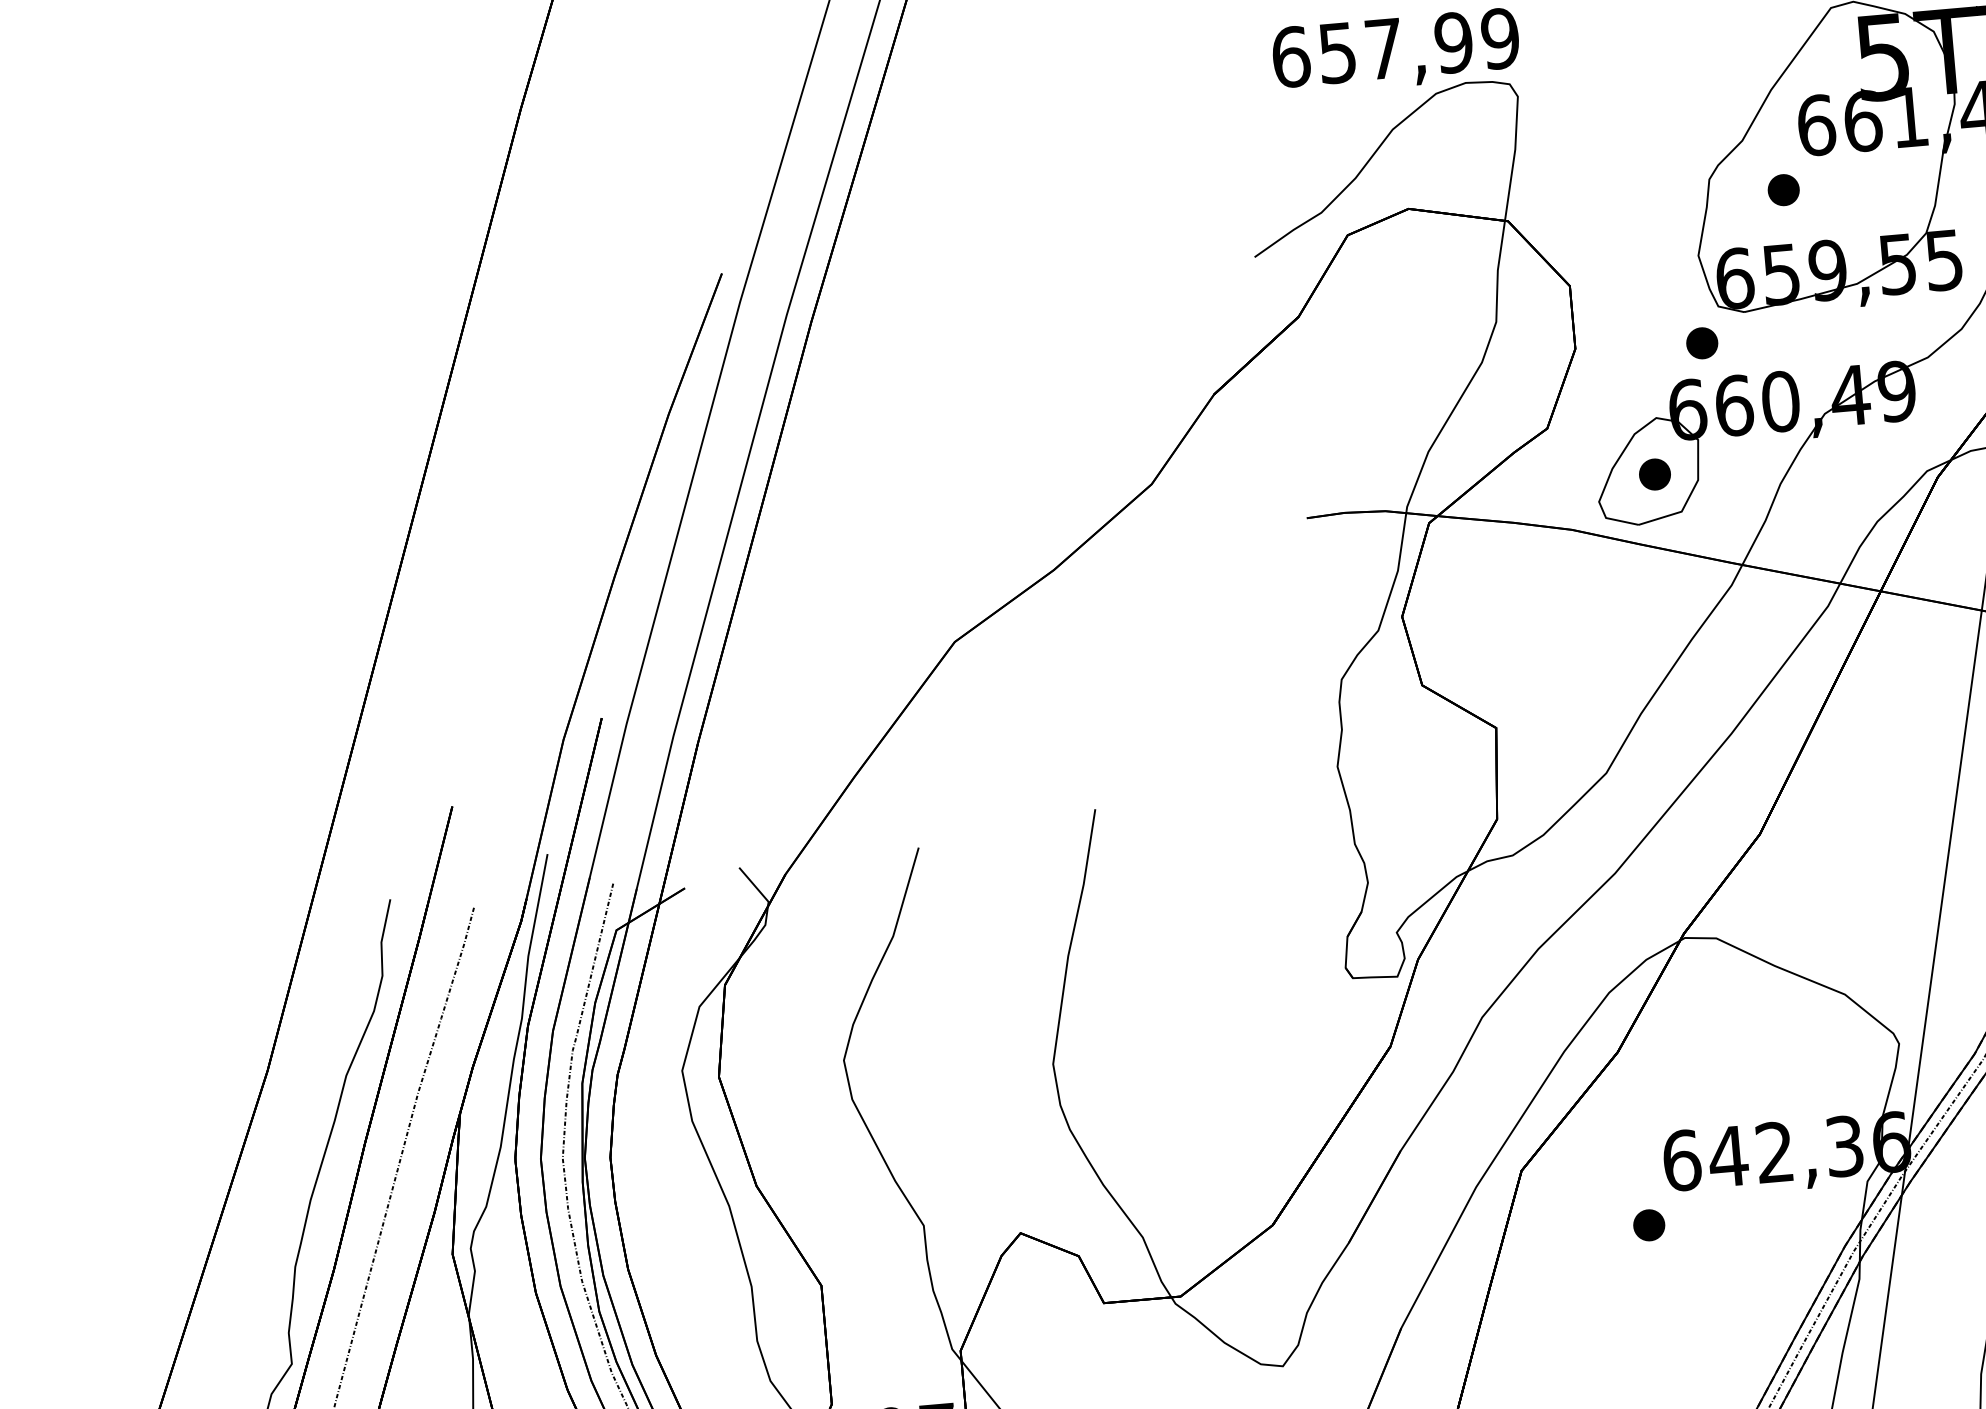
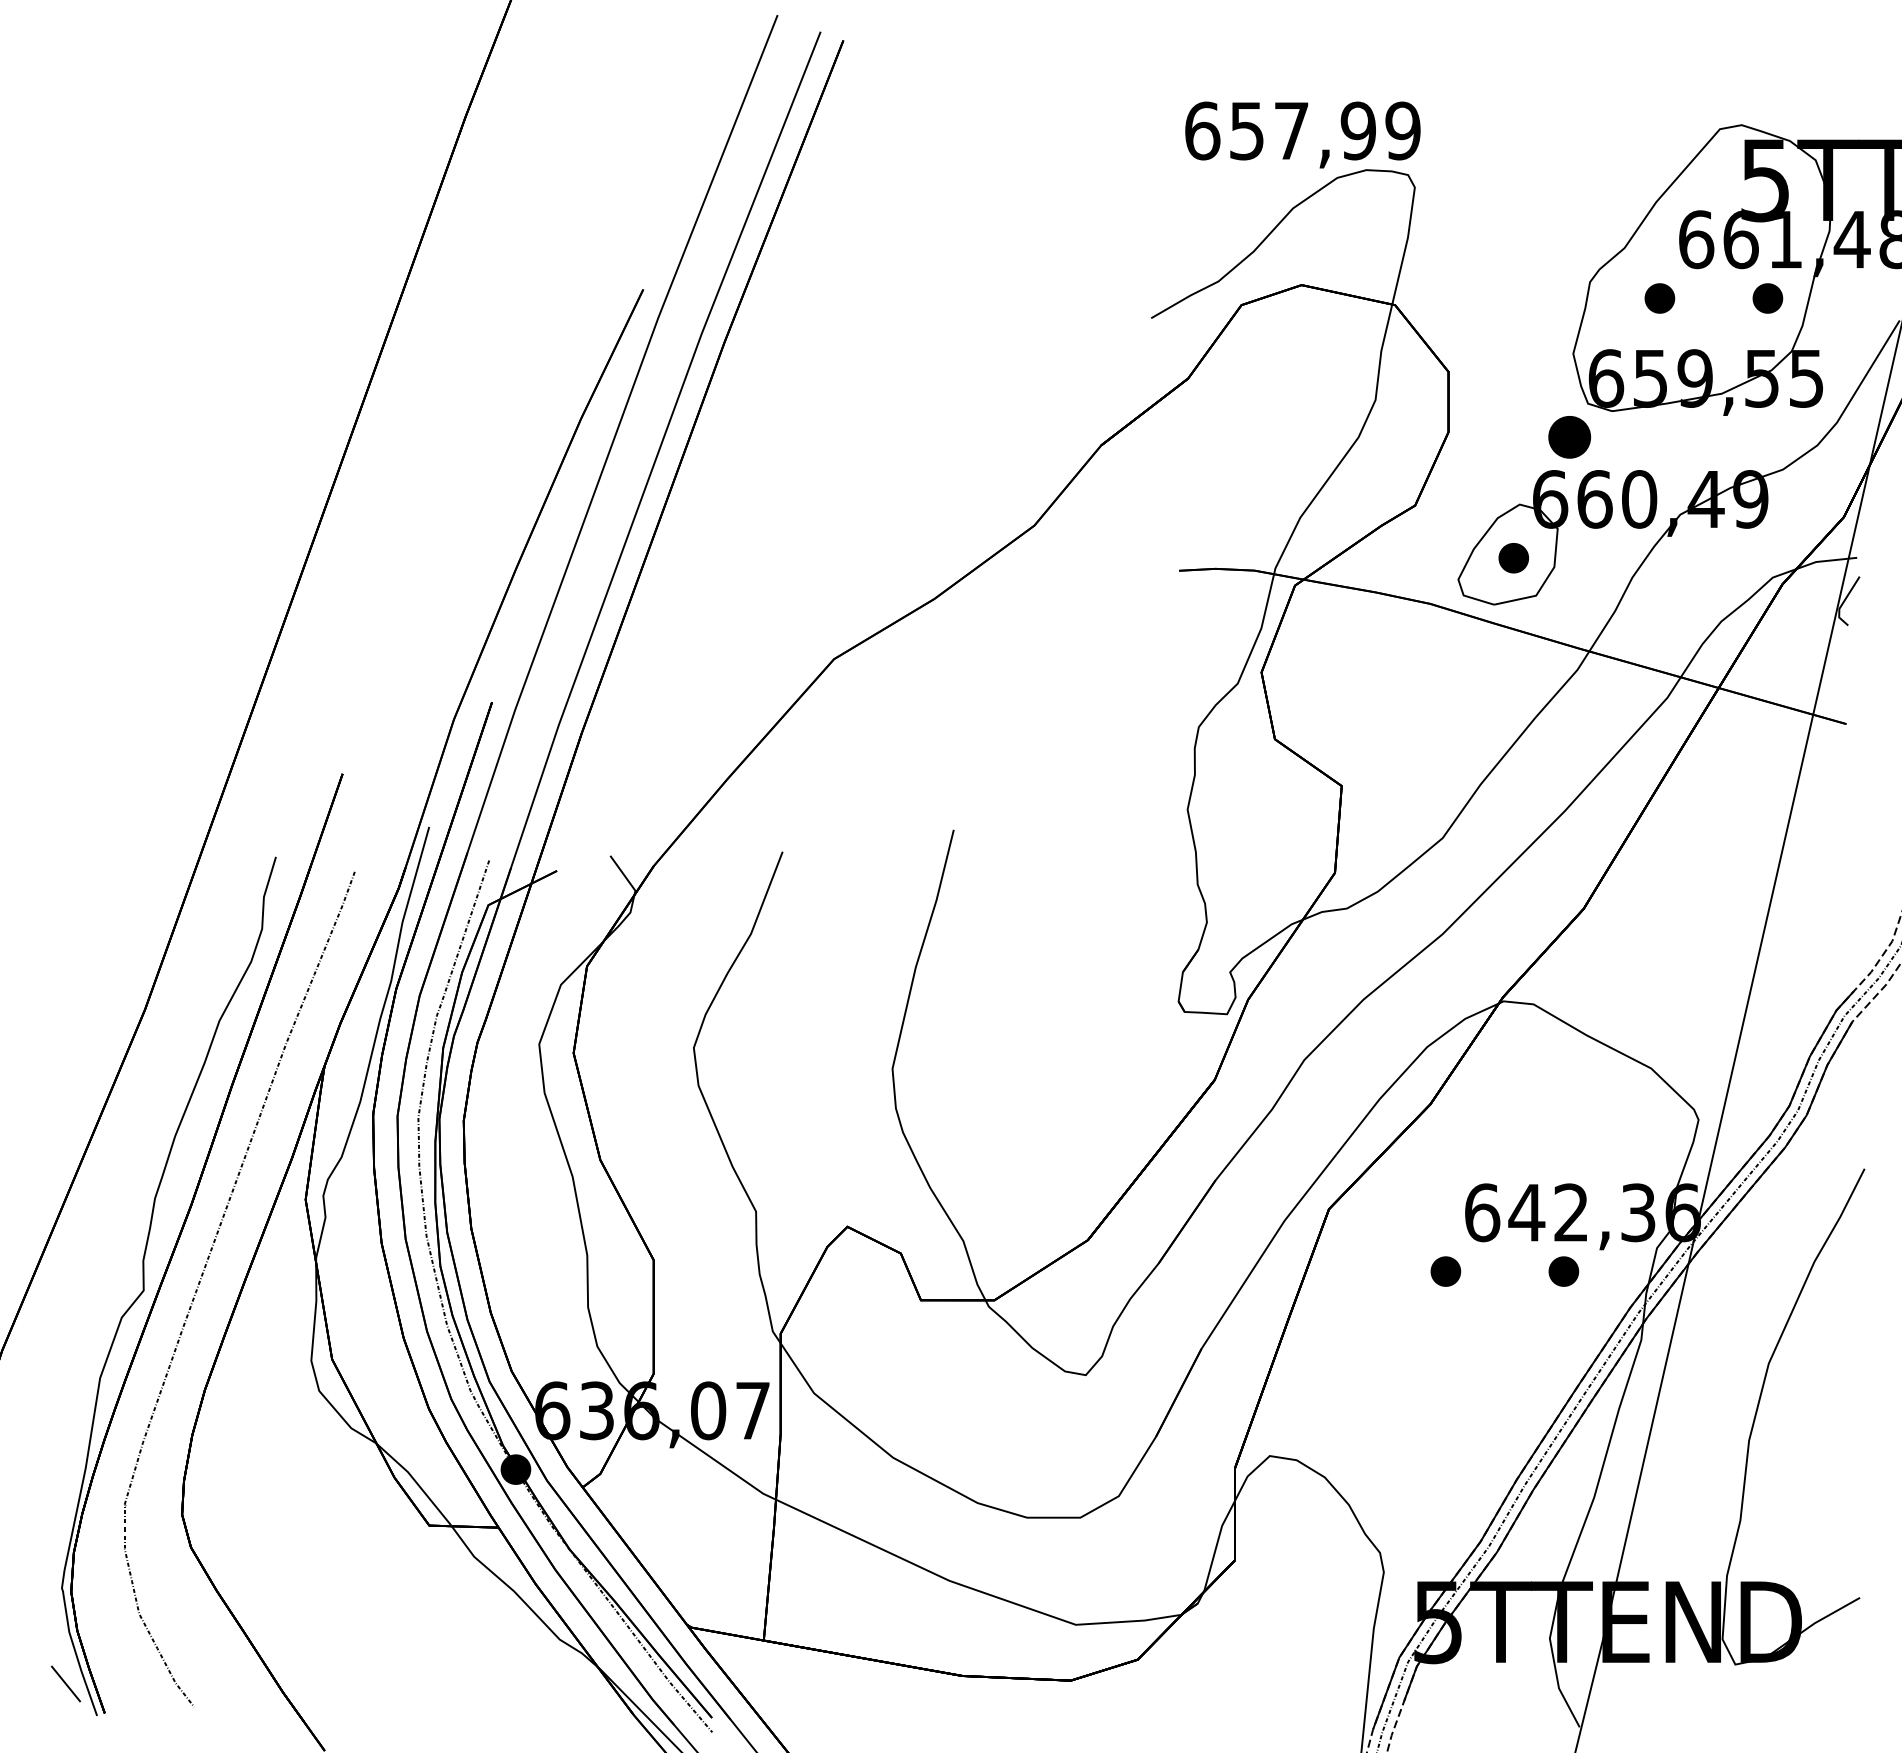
part: (1896, 180) -> (1767, 298), added
part: (1702, 343) -> (1569, 437), size x1.4
part: (1771, 1214) -> (1563, 1271), added

